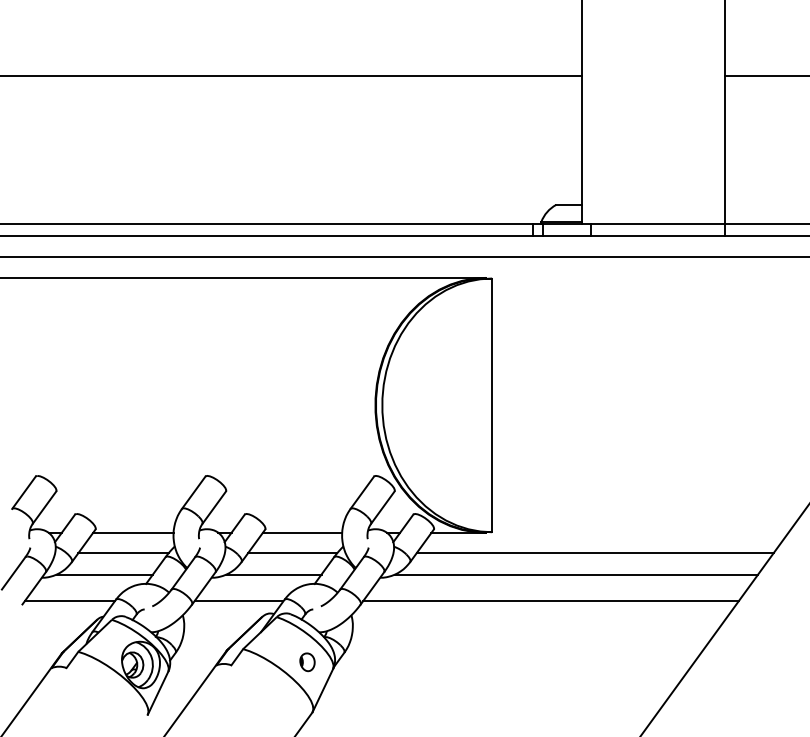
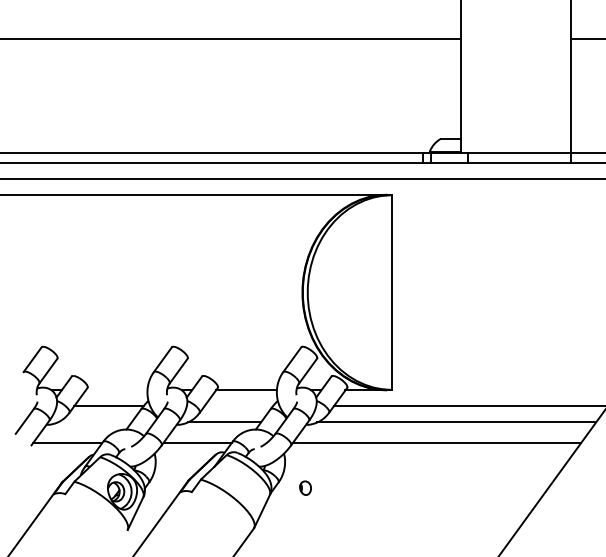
line: (133, 532) -> (116, 390), removed
line: (292, 553) -> (238, 406), removed
line: (104, 574) -> (94, 422), removed
part: (307, 662) -> (305, 488), moved

